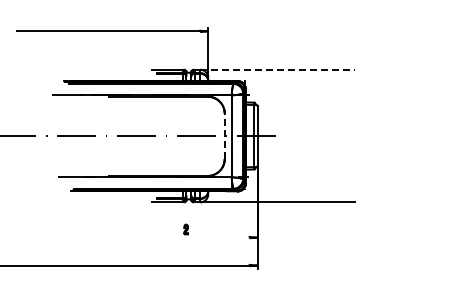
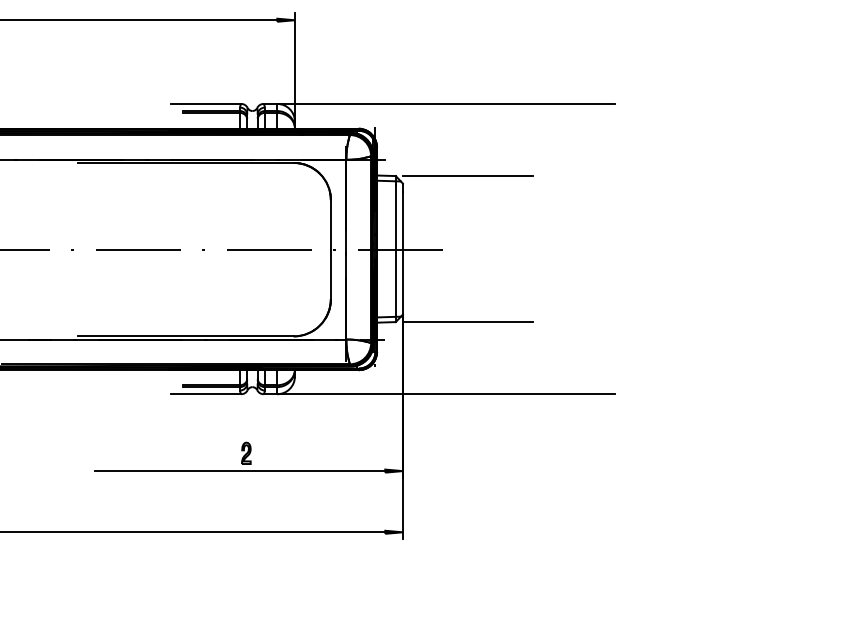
line: (278, 69) -> (448, 103), dashed -> solid
line: (287, 102) -> (468, 175), added
line: (224, 136) -> (330, 250), dashed -> solid
line: (287, 169) -> (468, 322), added
line: (183, 237) -> (240, 470), added

